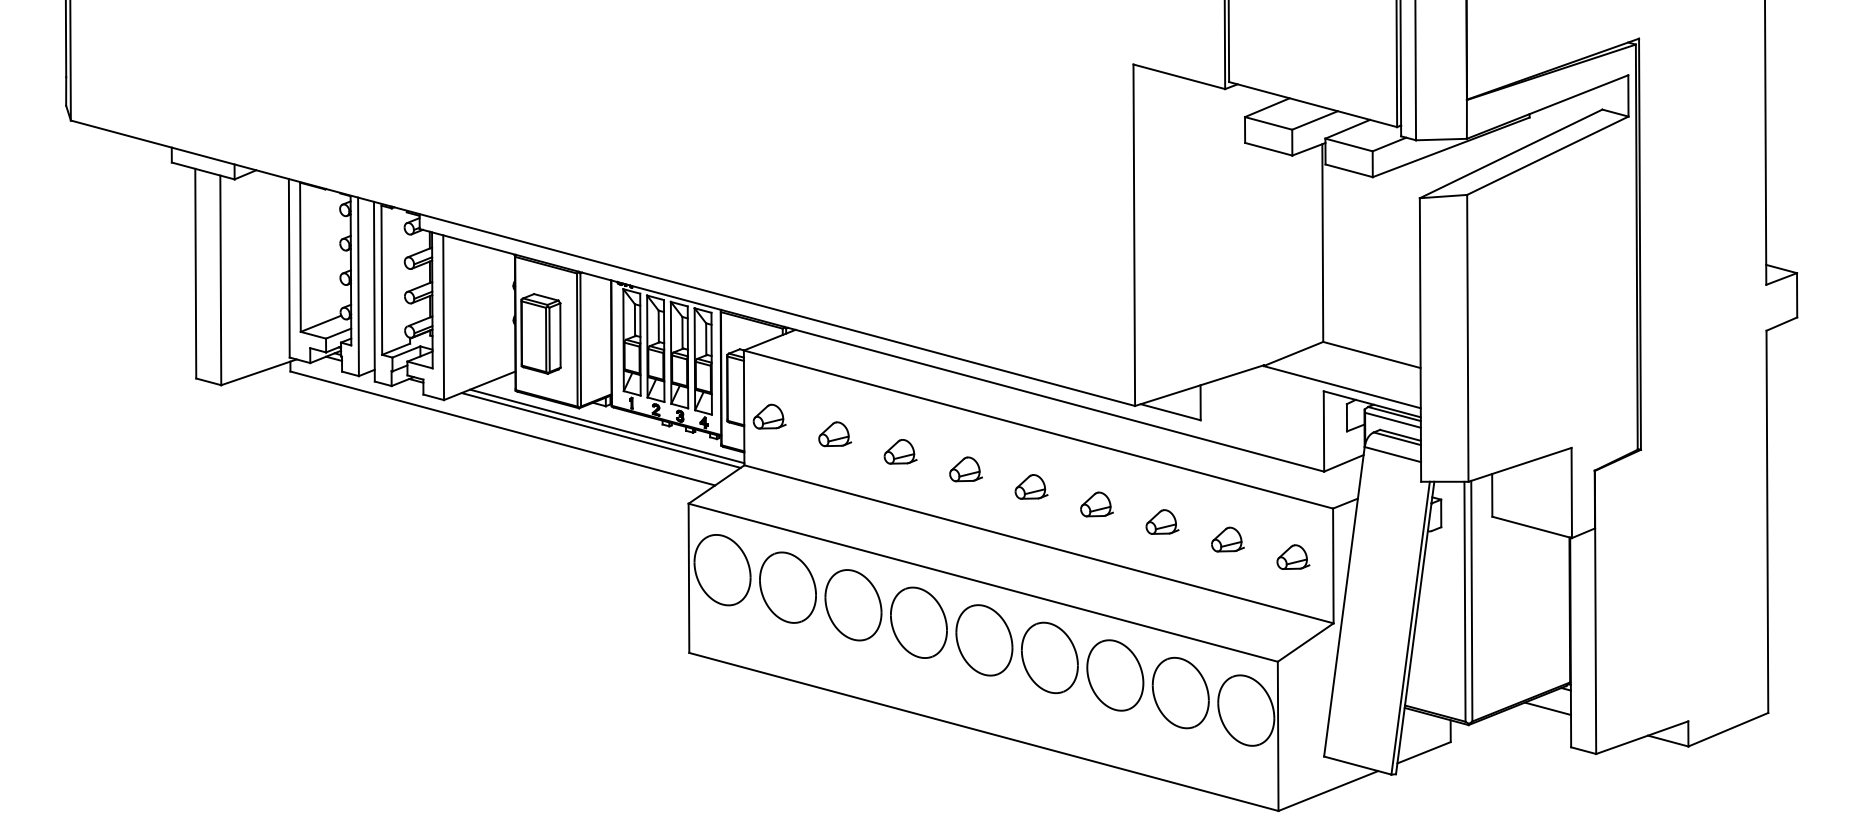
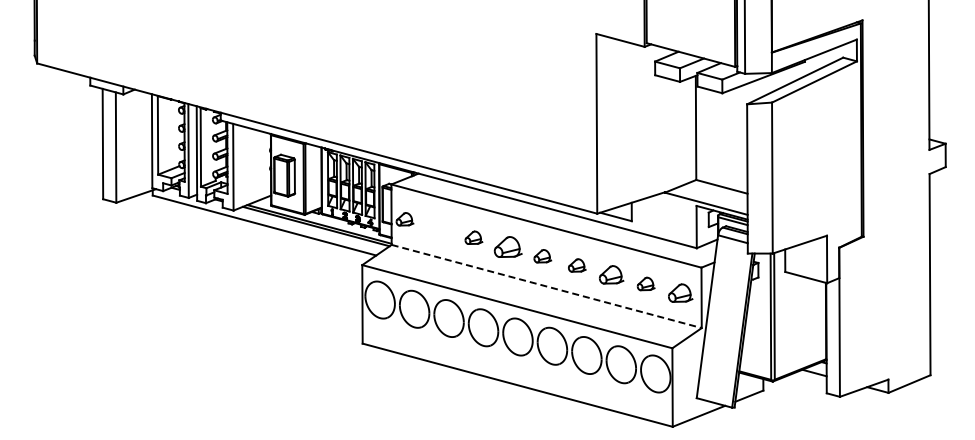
part: (835, 434) -> (439, 228), removed
part: (966, 468) -> (508, 246), size x1.6
part: (1162, 521) -> (611, 274), size x1.4
line: (1038, 544) -> (546, 286), solid -> dashed
part: (1293, 557) -> (680, 293), size x1.4

